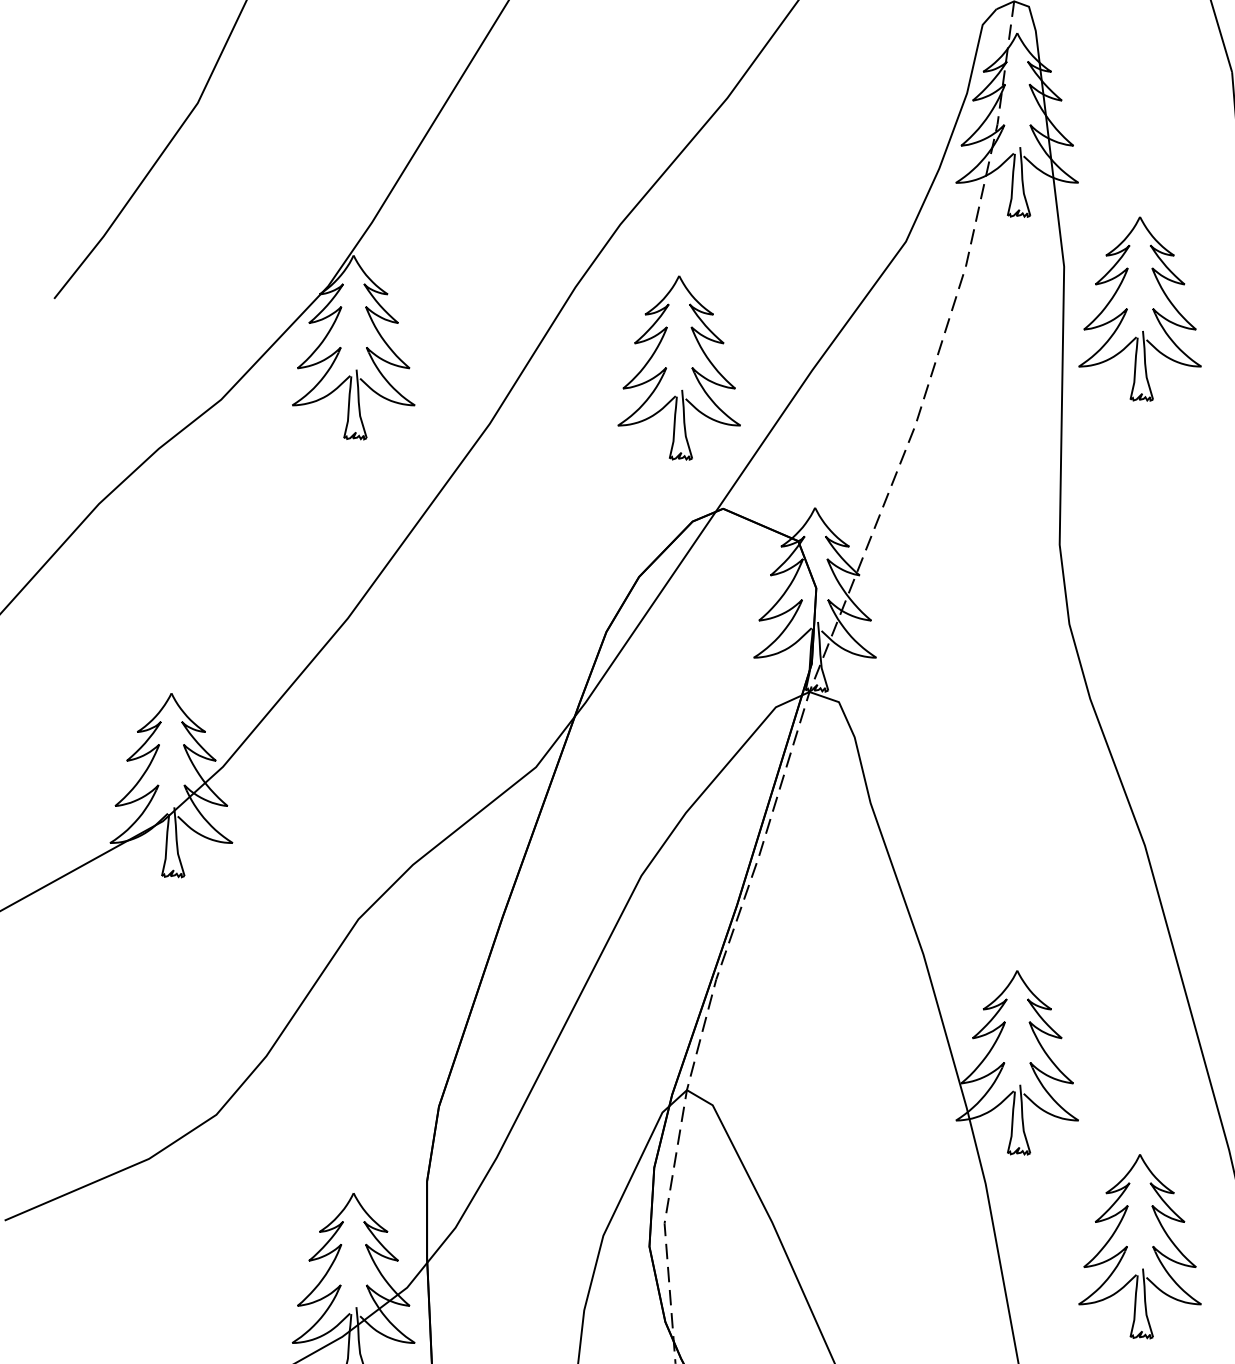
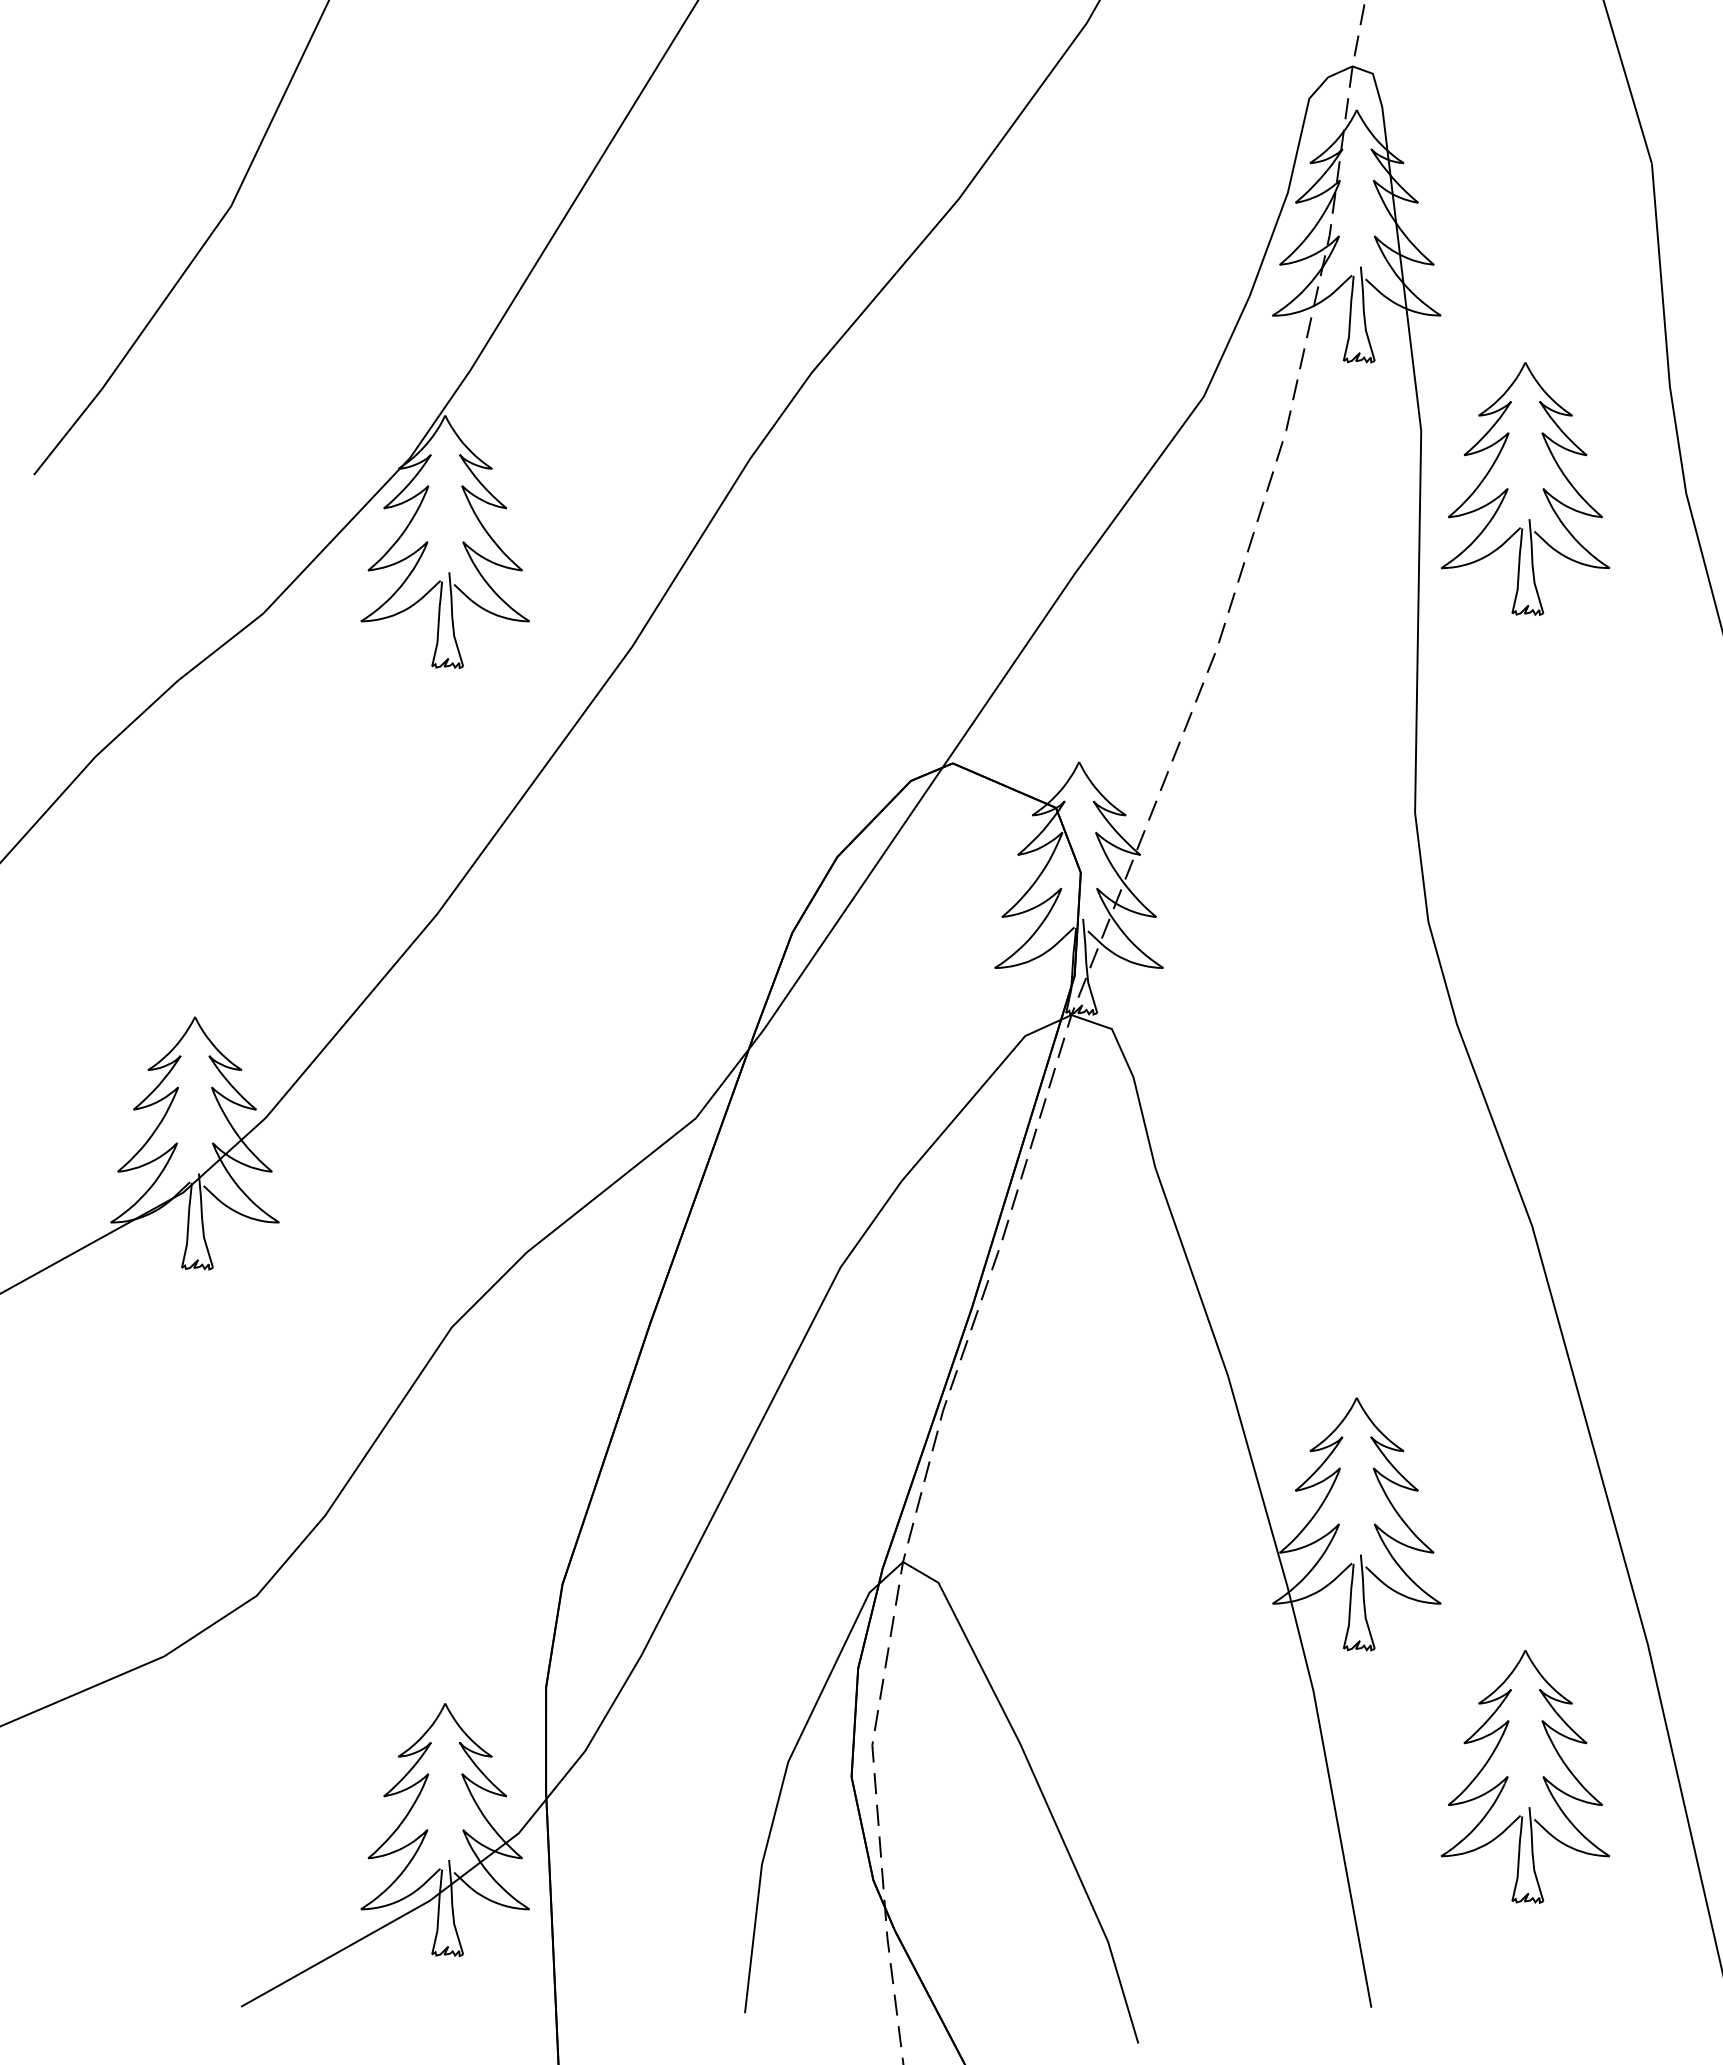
part: (666, 367) -> (875, 569), removed

